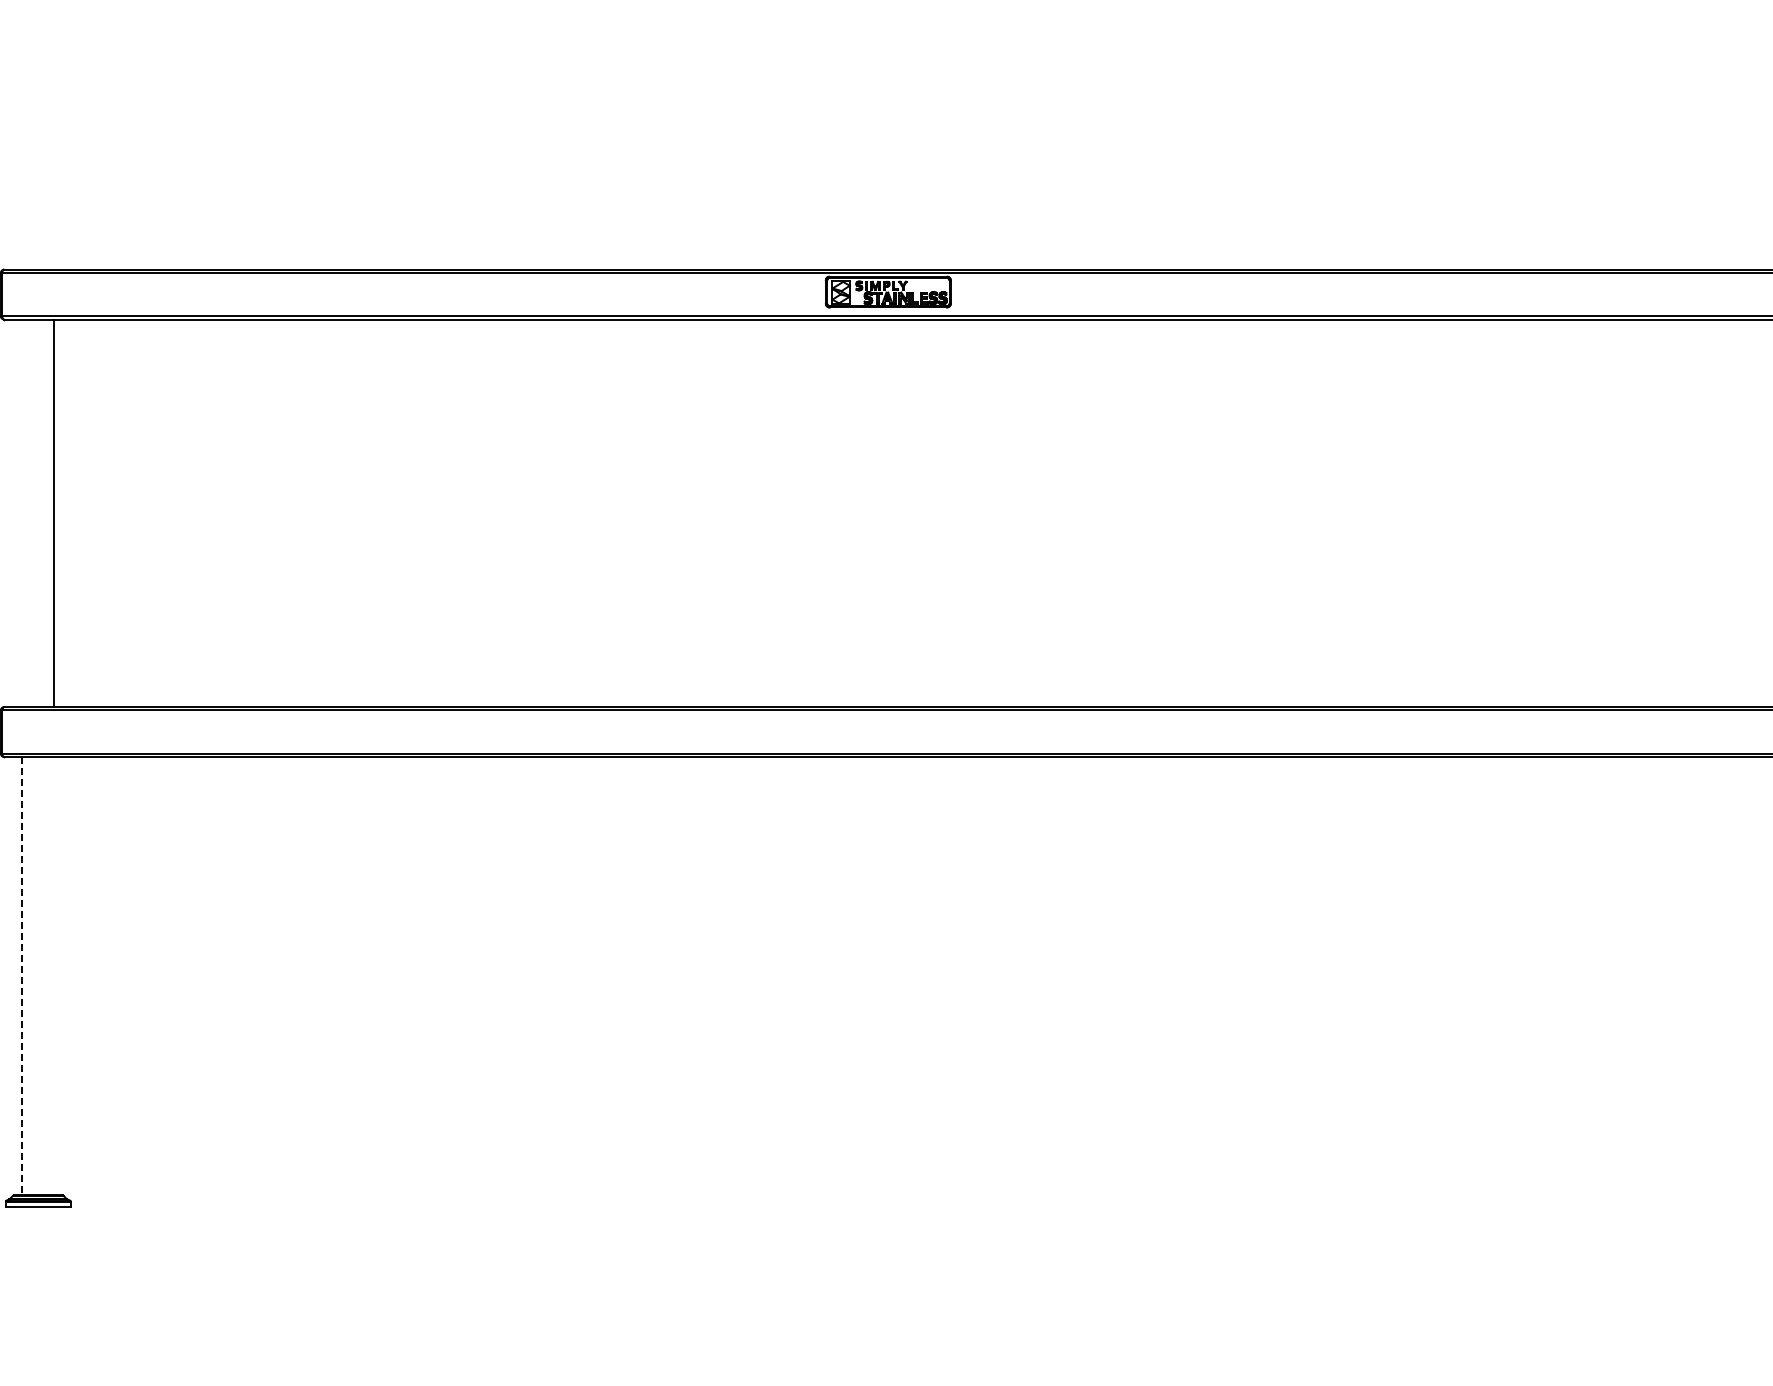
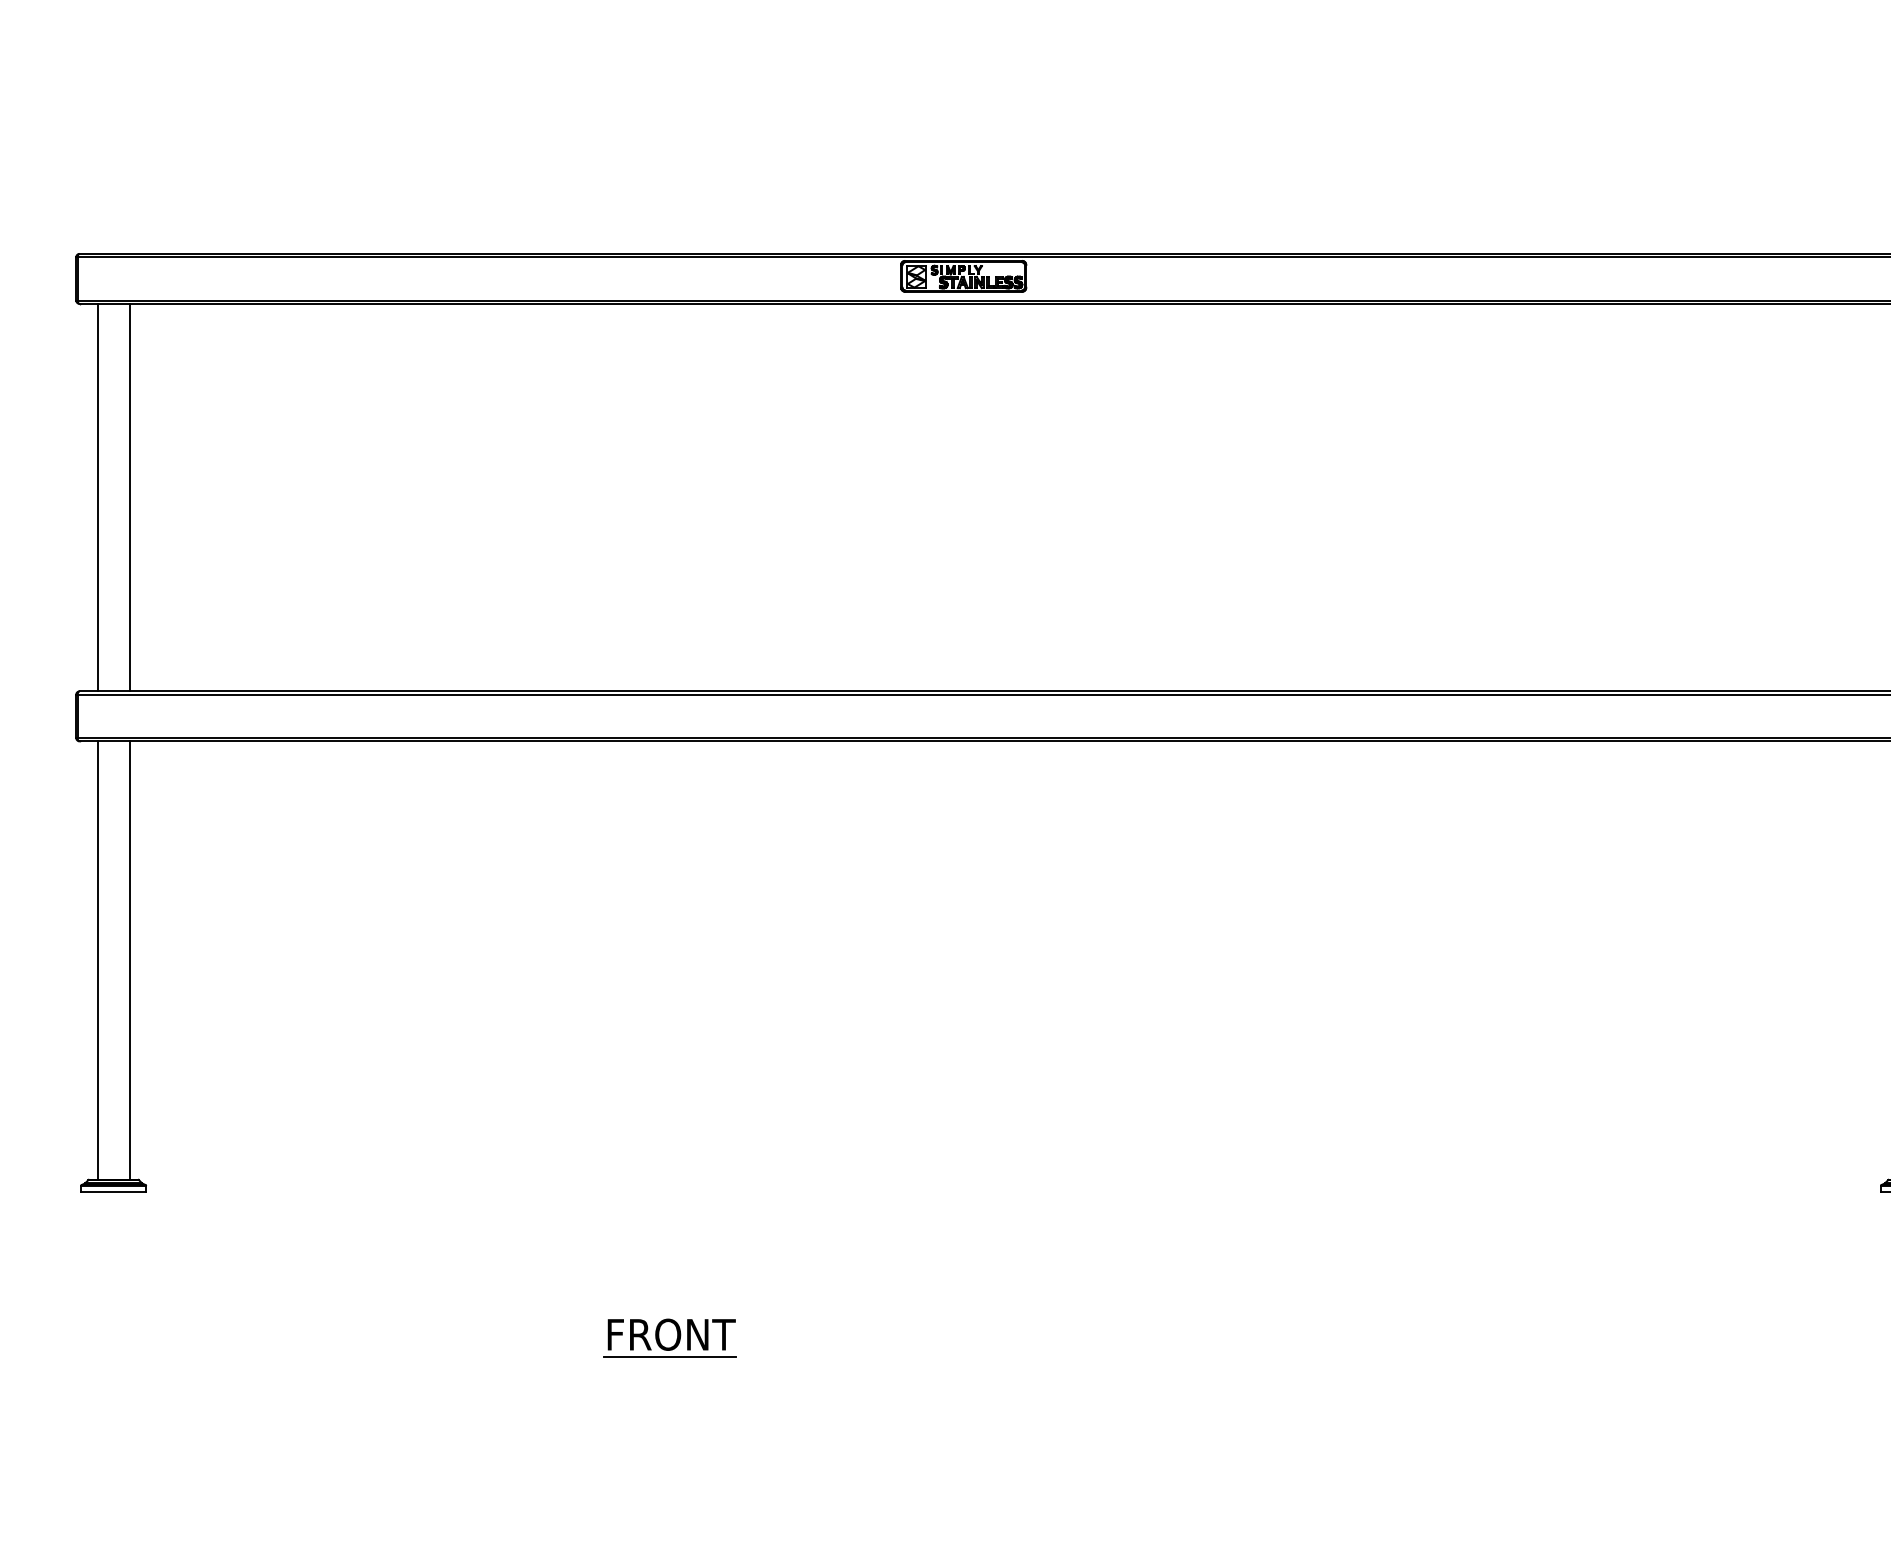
line: (22, 513) -> (97, 497), added
line: (54, 976) -> (129, 960), added
line: (22, 977) -> (97, 961), dashed -> solid
part: (594, 1353) -> (669, 1337), added

